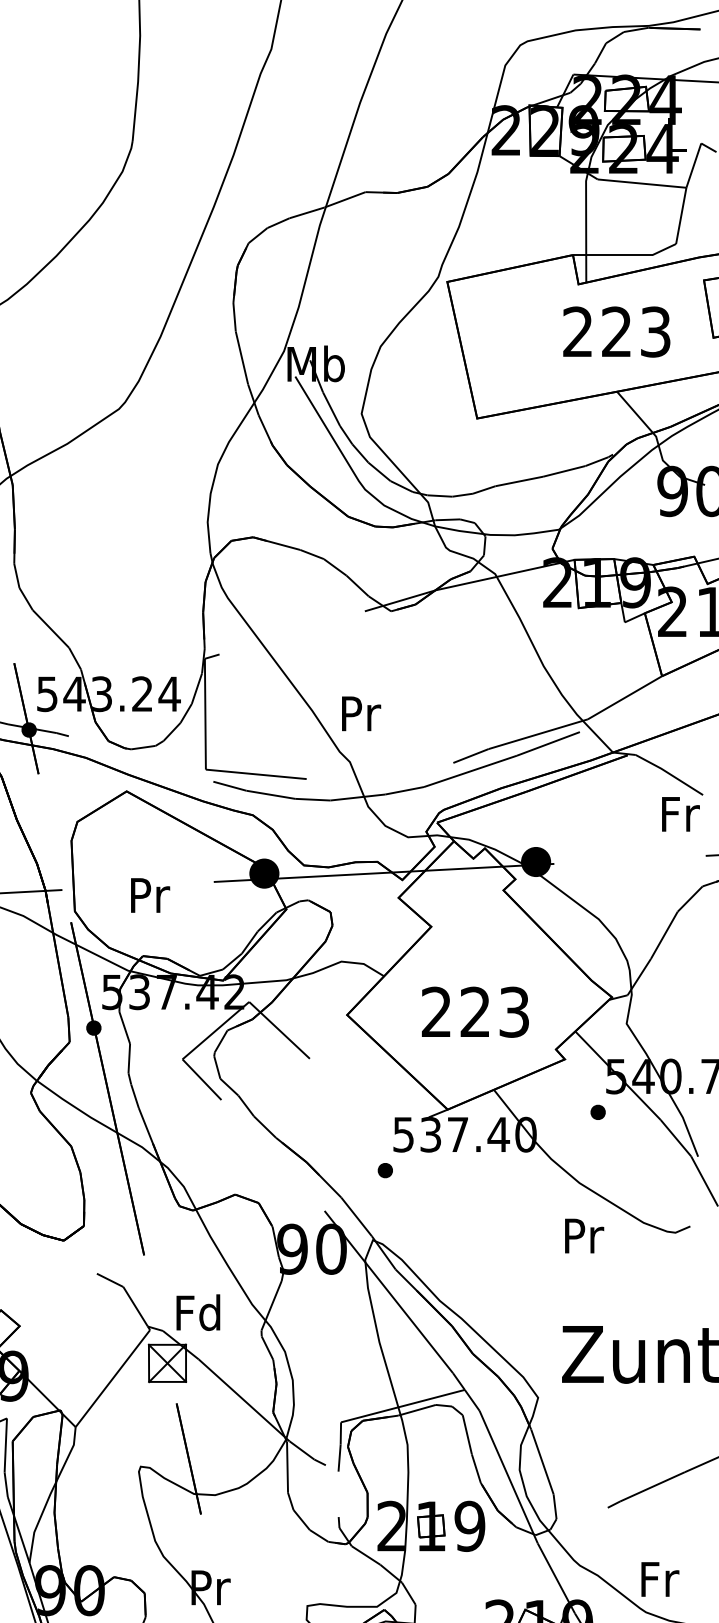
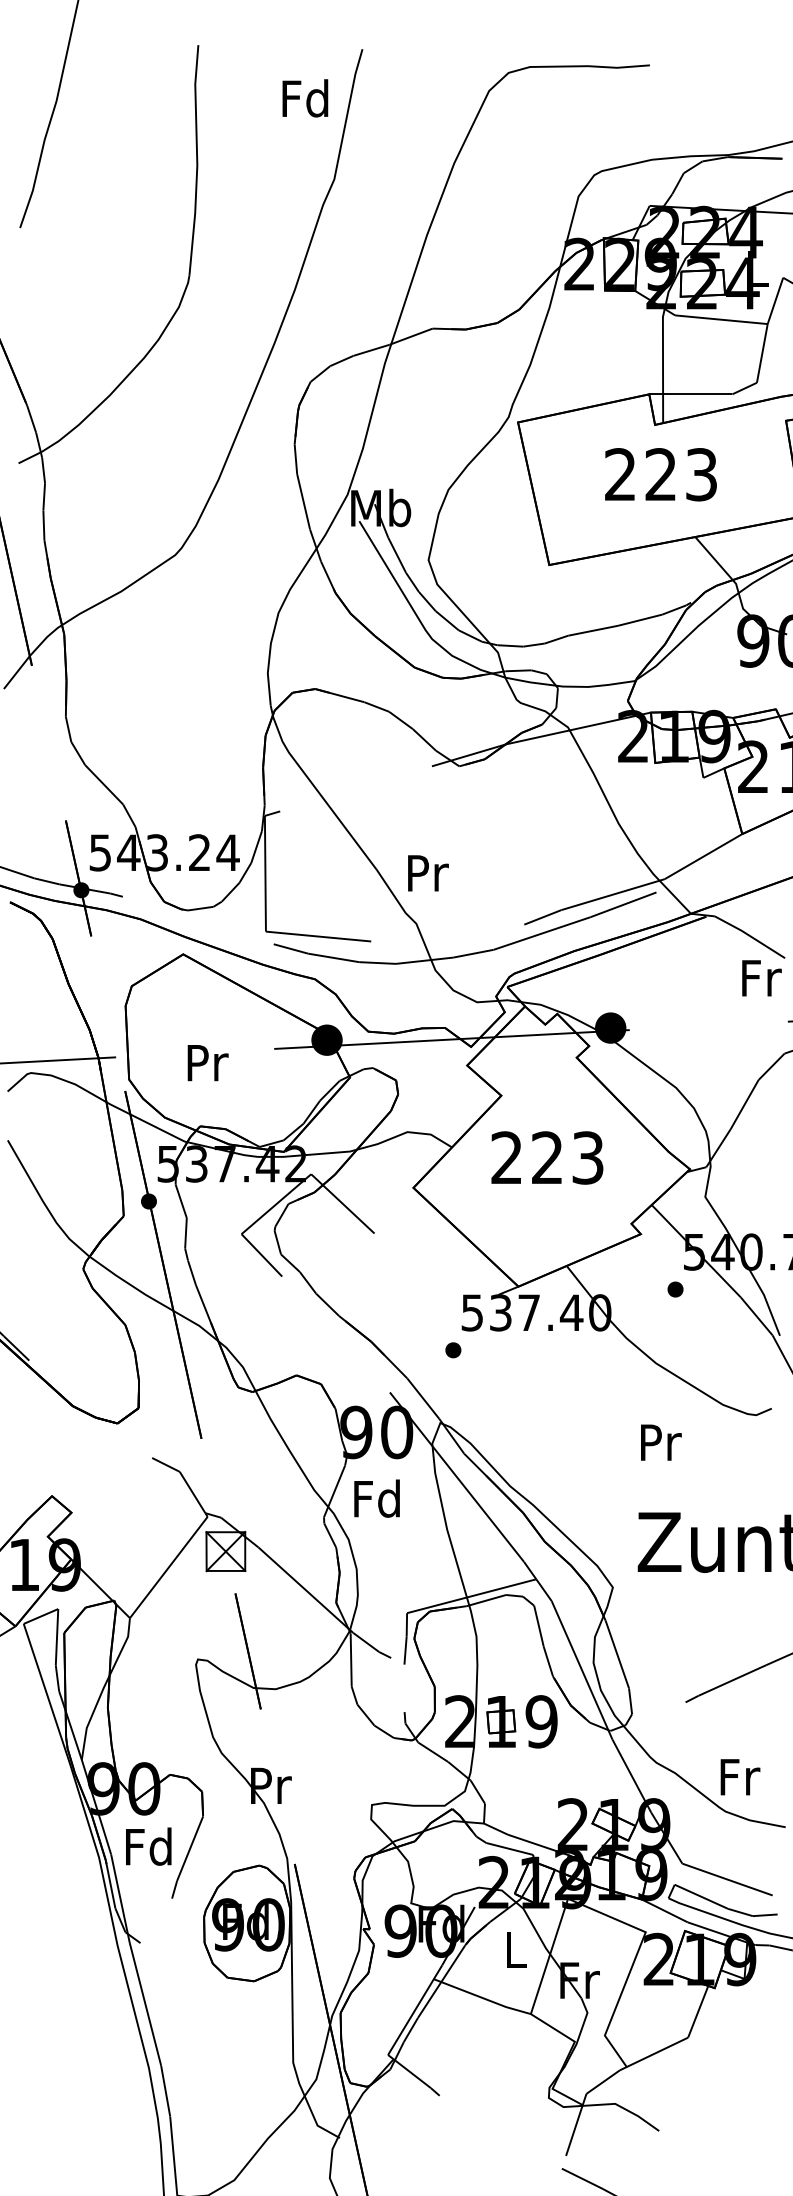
text: (616, 331) -> (660, 474), moved
text: (475, 1011) -> (547, 1157), moved
text: (584, 1235) -> (661, 1442), moved
text: (197, 1312) -> (376, 1498), moved

